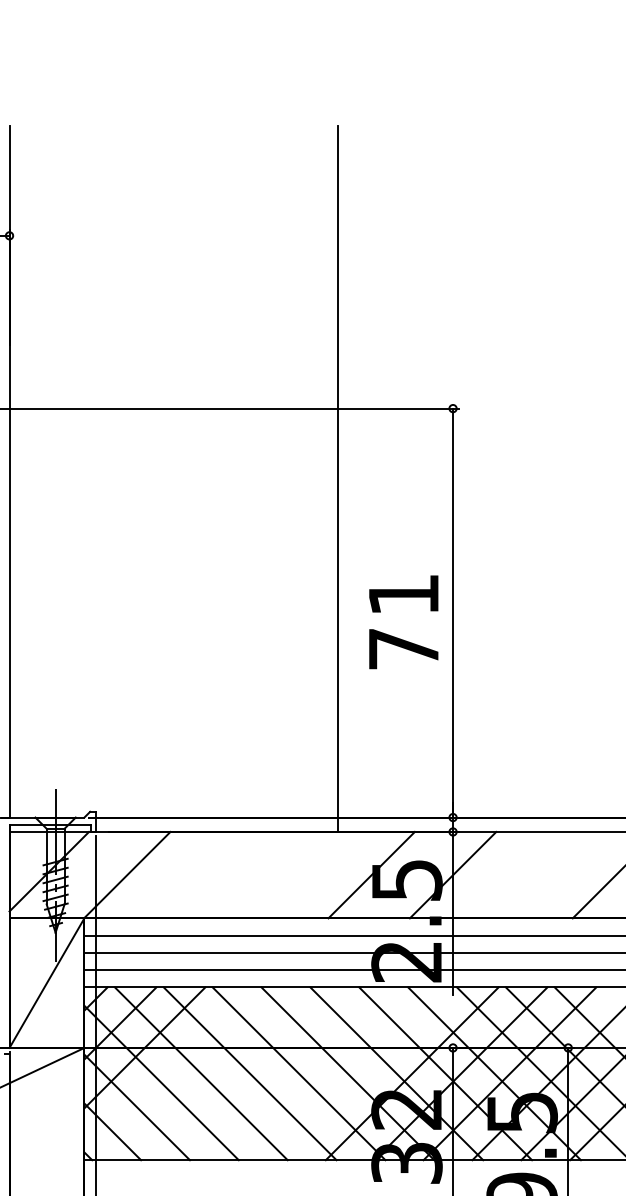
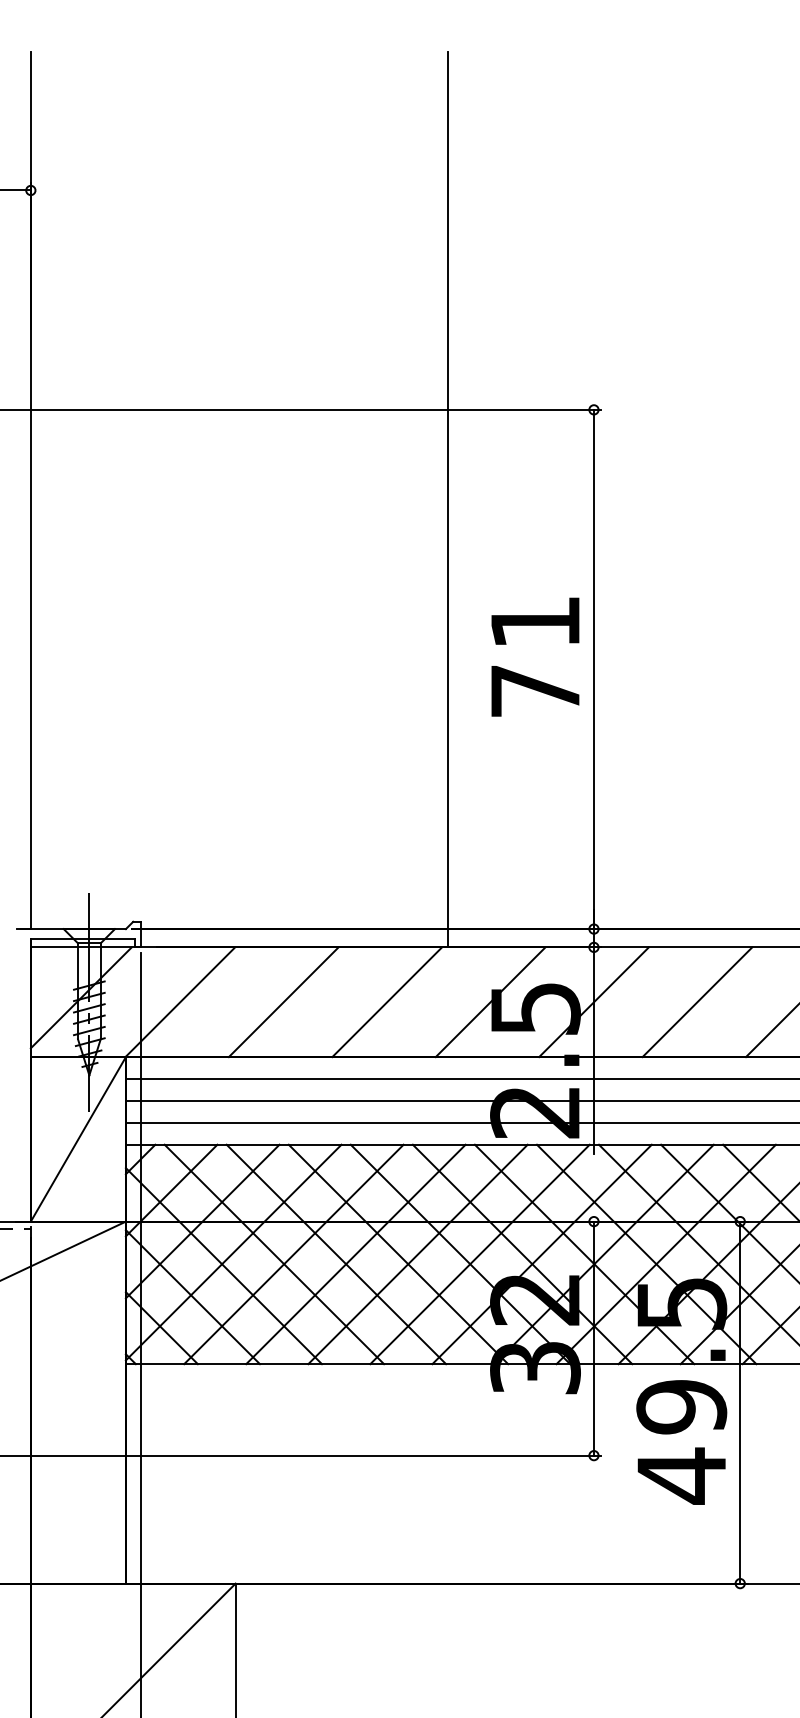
text: (403, 621) -> (535, 656), moved
line: (208, 875) -> (283, 1002), added
line: (290, 875) -> (387, 1002), added
line: (534, 875) -> (697, 1002), added
line: (169, 1072) -> (233, 1252), added
line: (216, 1073) -> (293, 1254), added
line: (265, 1073) -> (355, 1254), added
line: (314, 1073) -> (417, 1254), added
line: (362, 1073) -> (479, 1254), added

